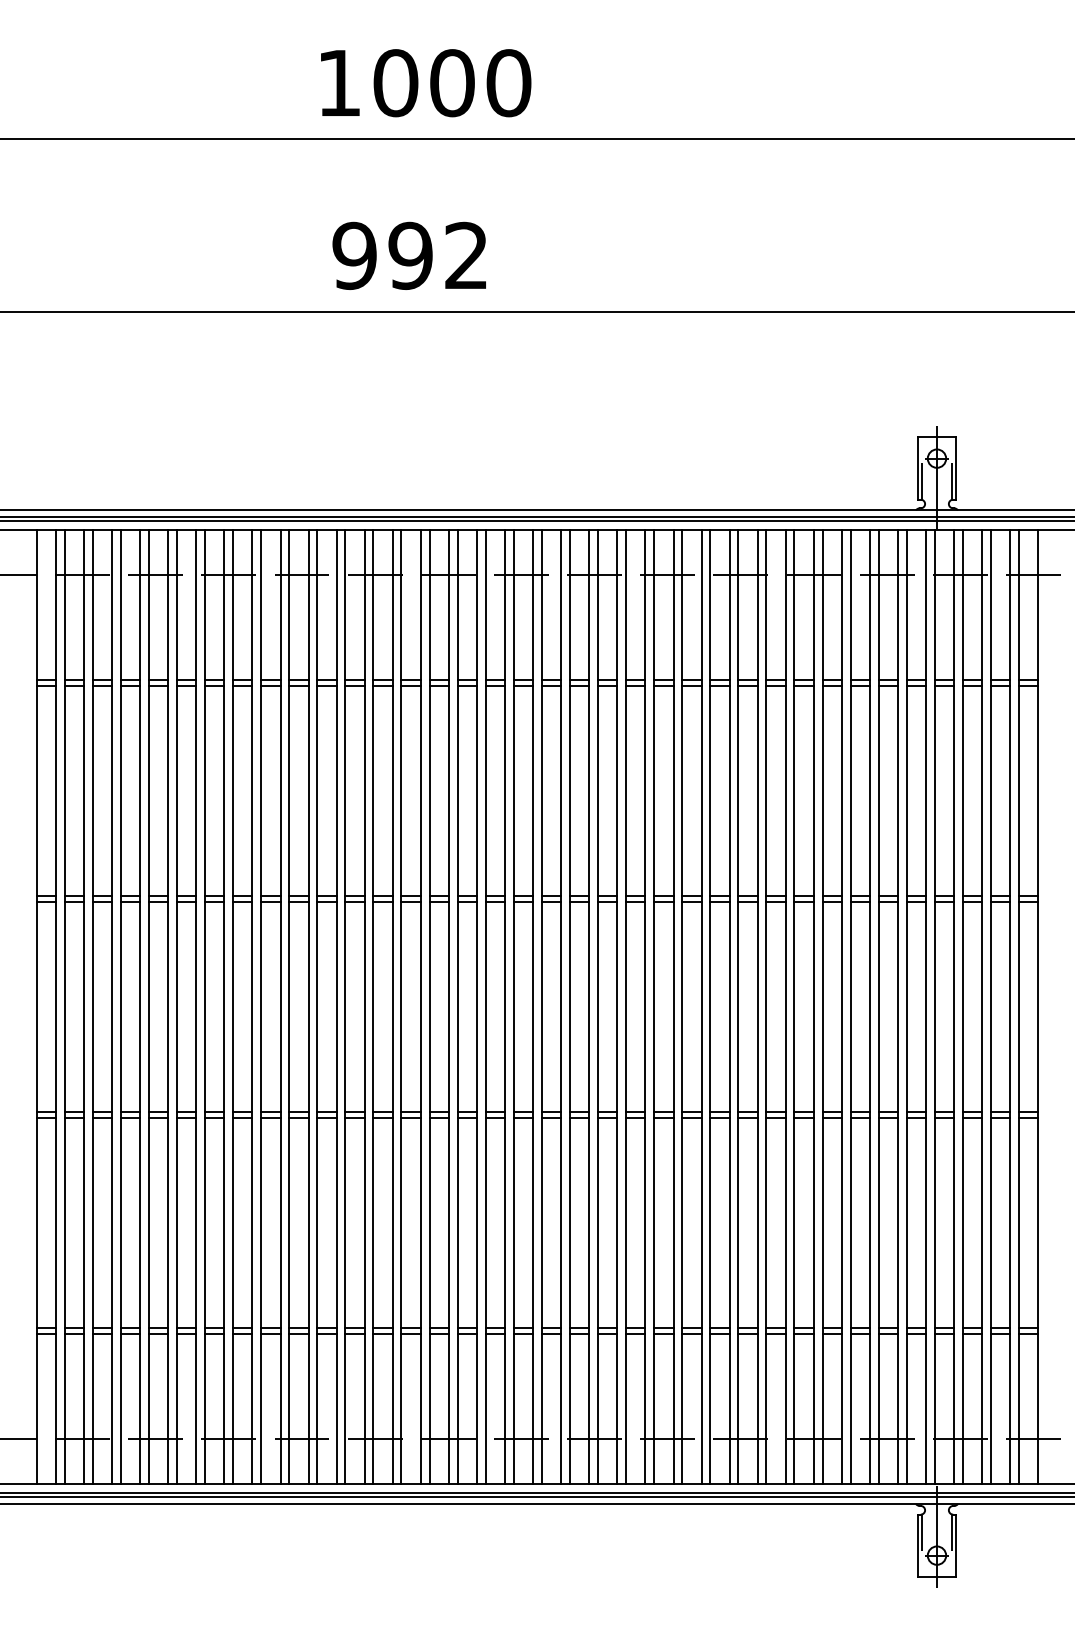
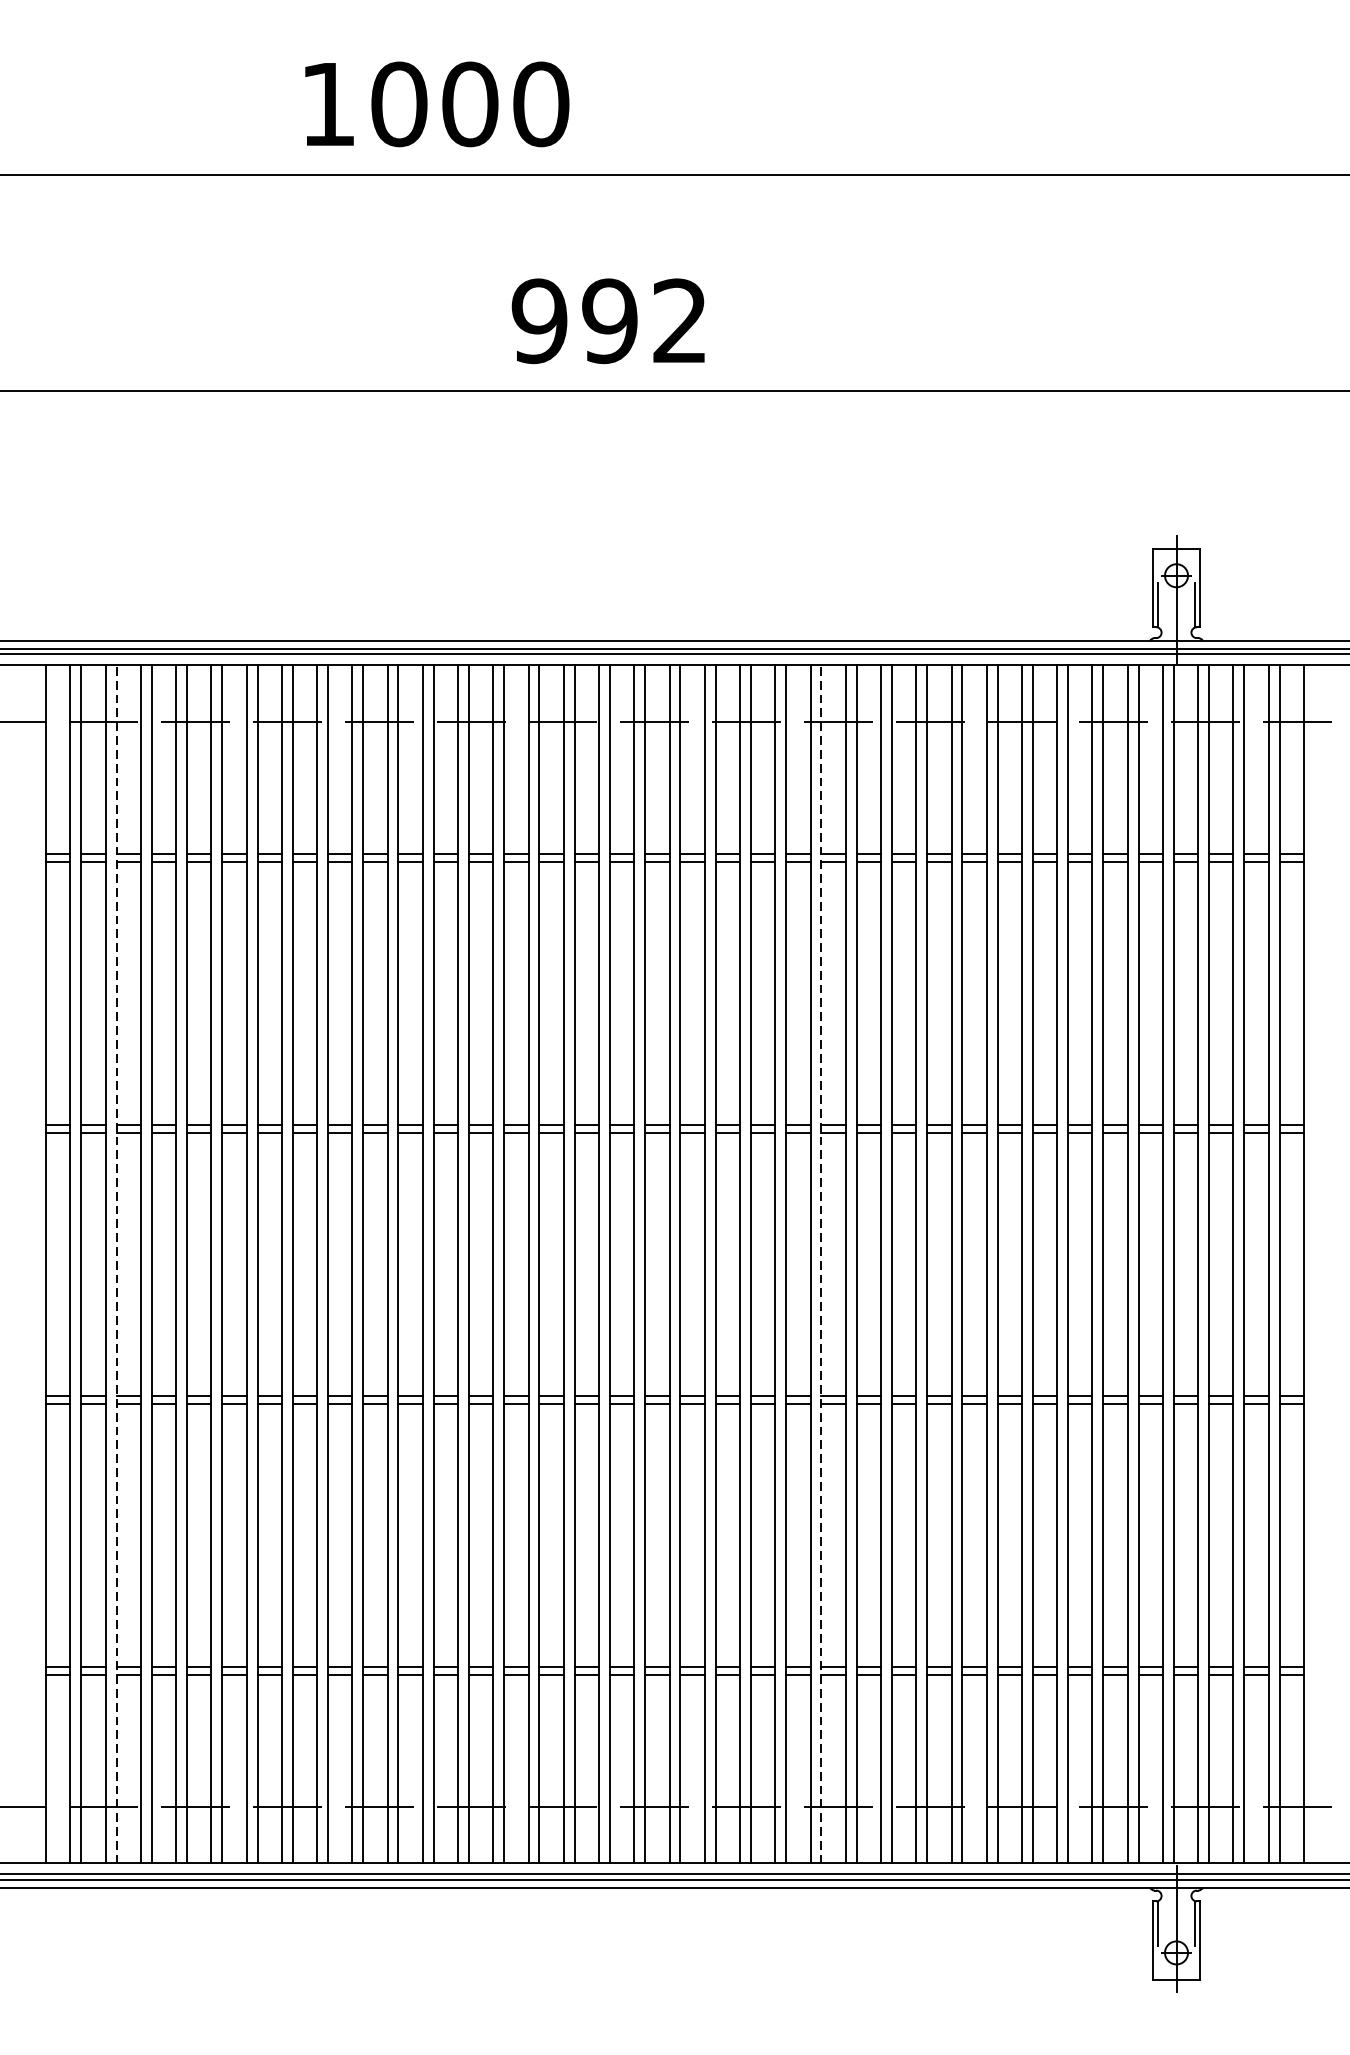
text: (426, 83) -> (437, 104), moved
text: (408, 255) -> (607, 320), moved
line: (92, 1006) -> (116, 1263), solid -> dashed
line: (654, 1006) -> (821, 1263), solid -> dashed

